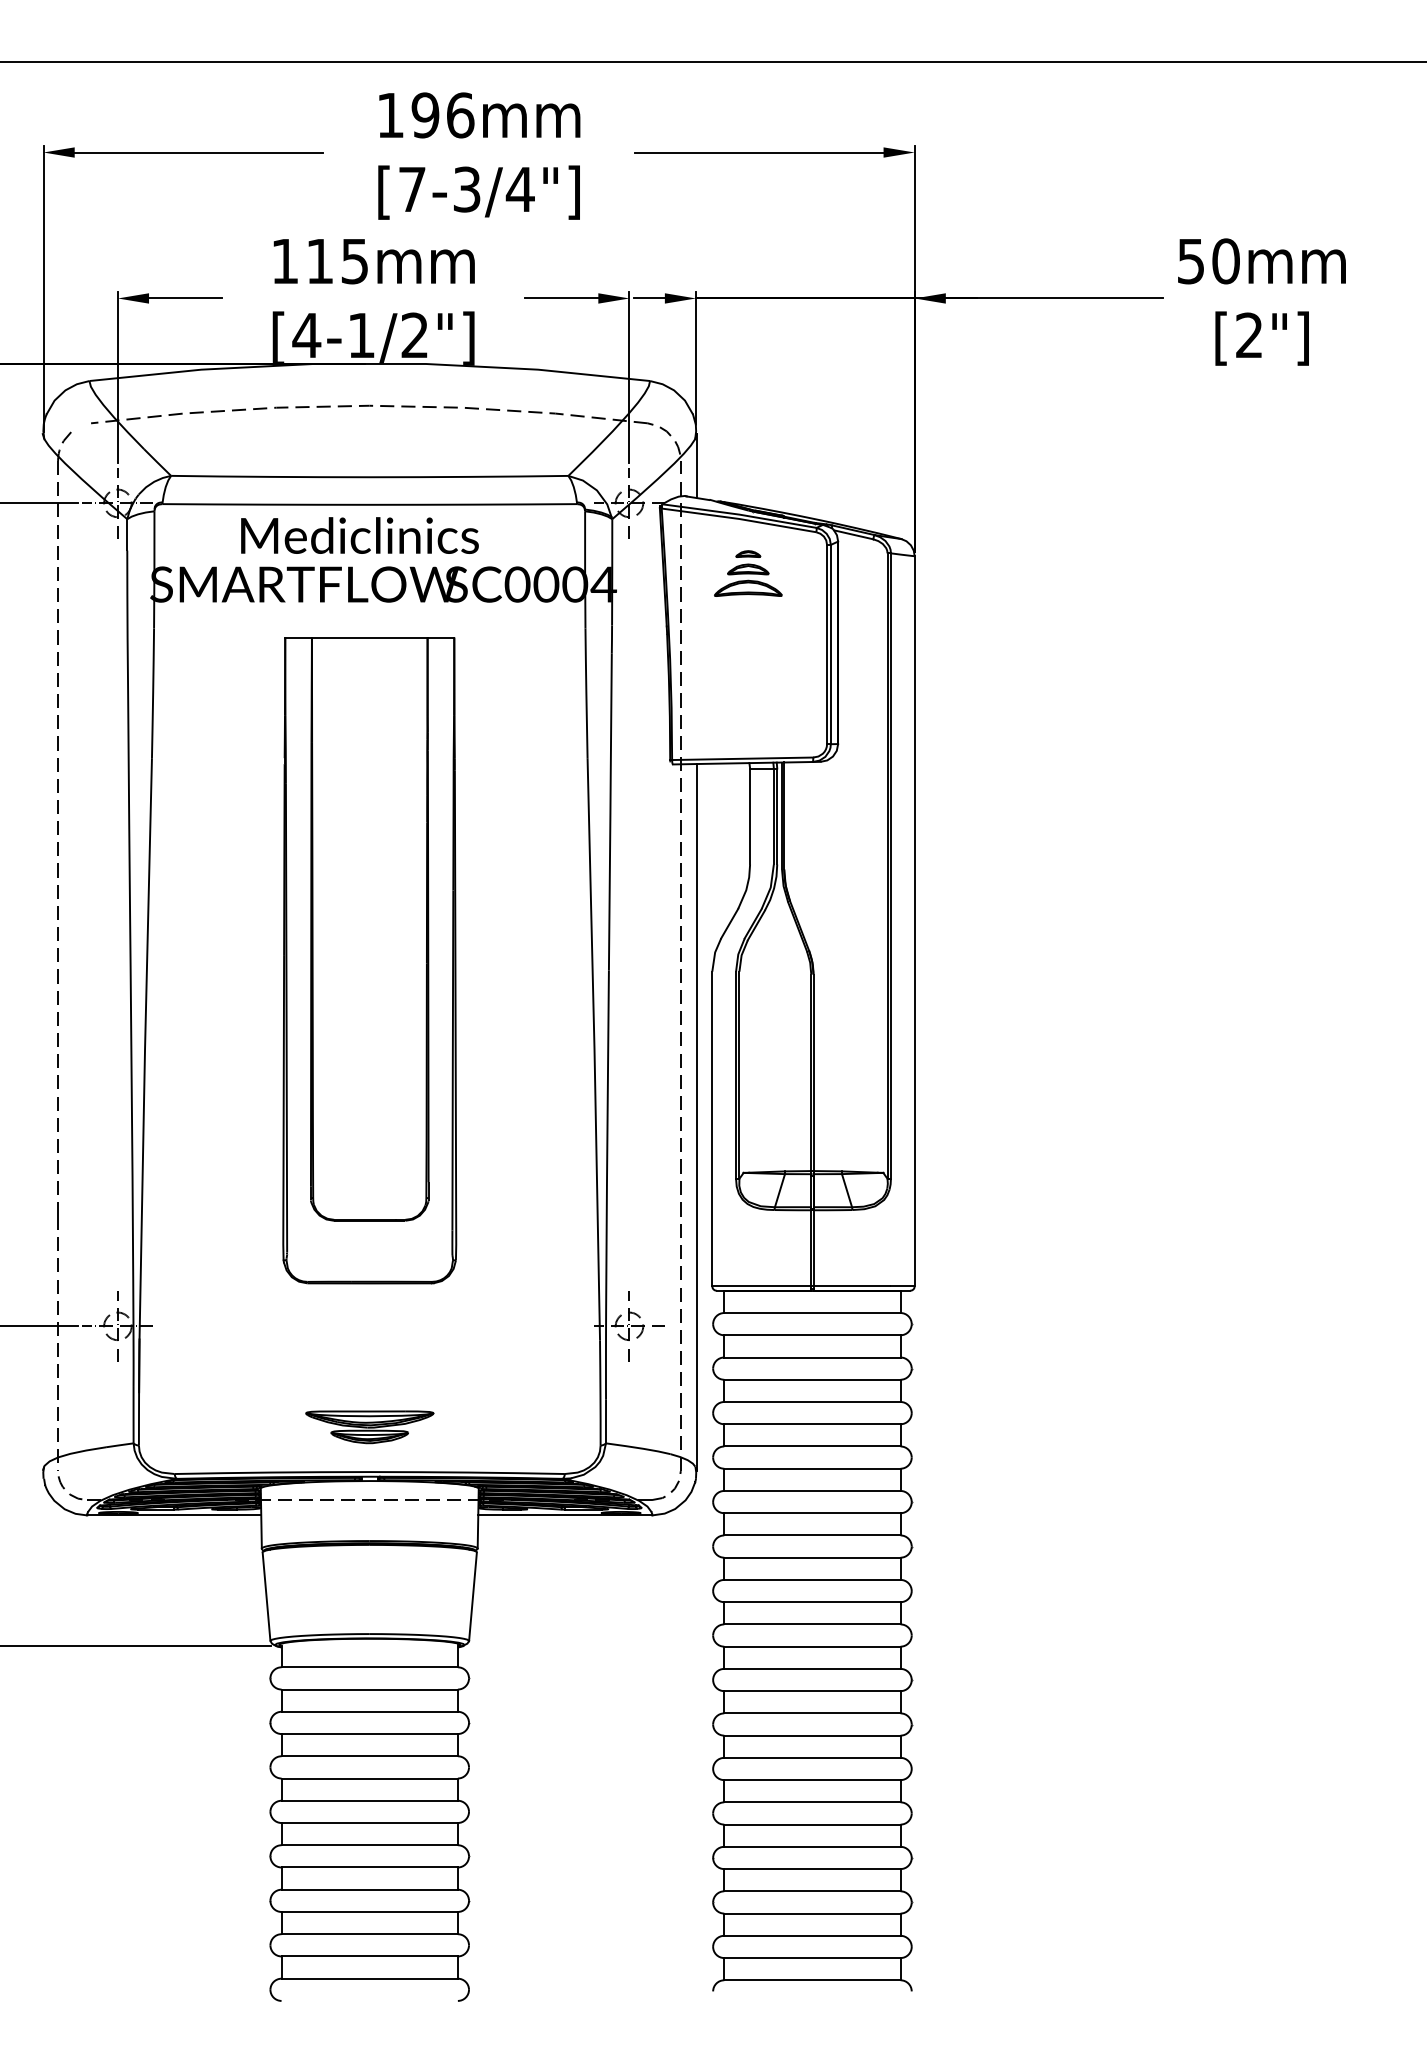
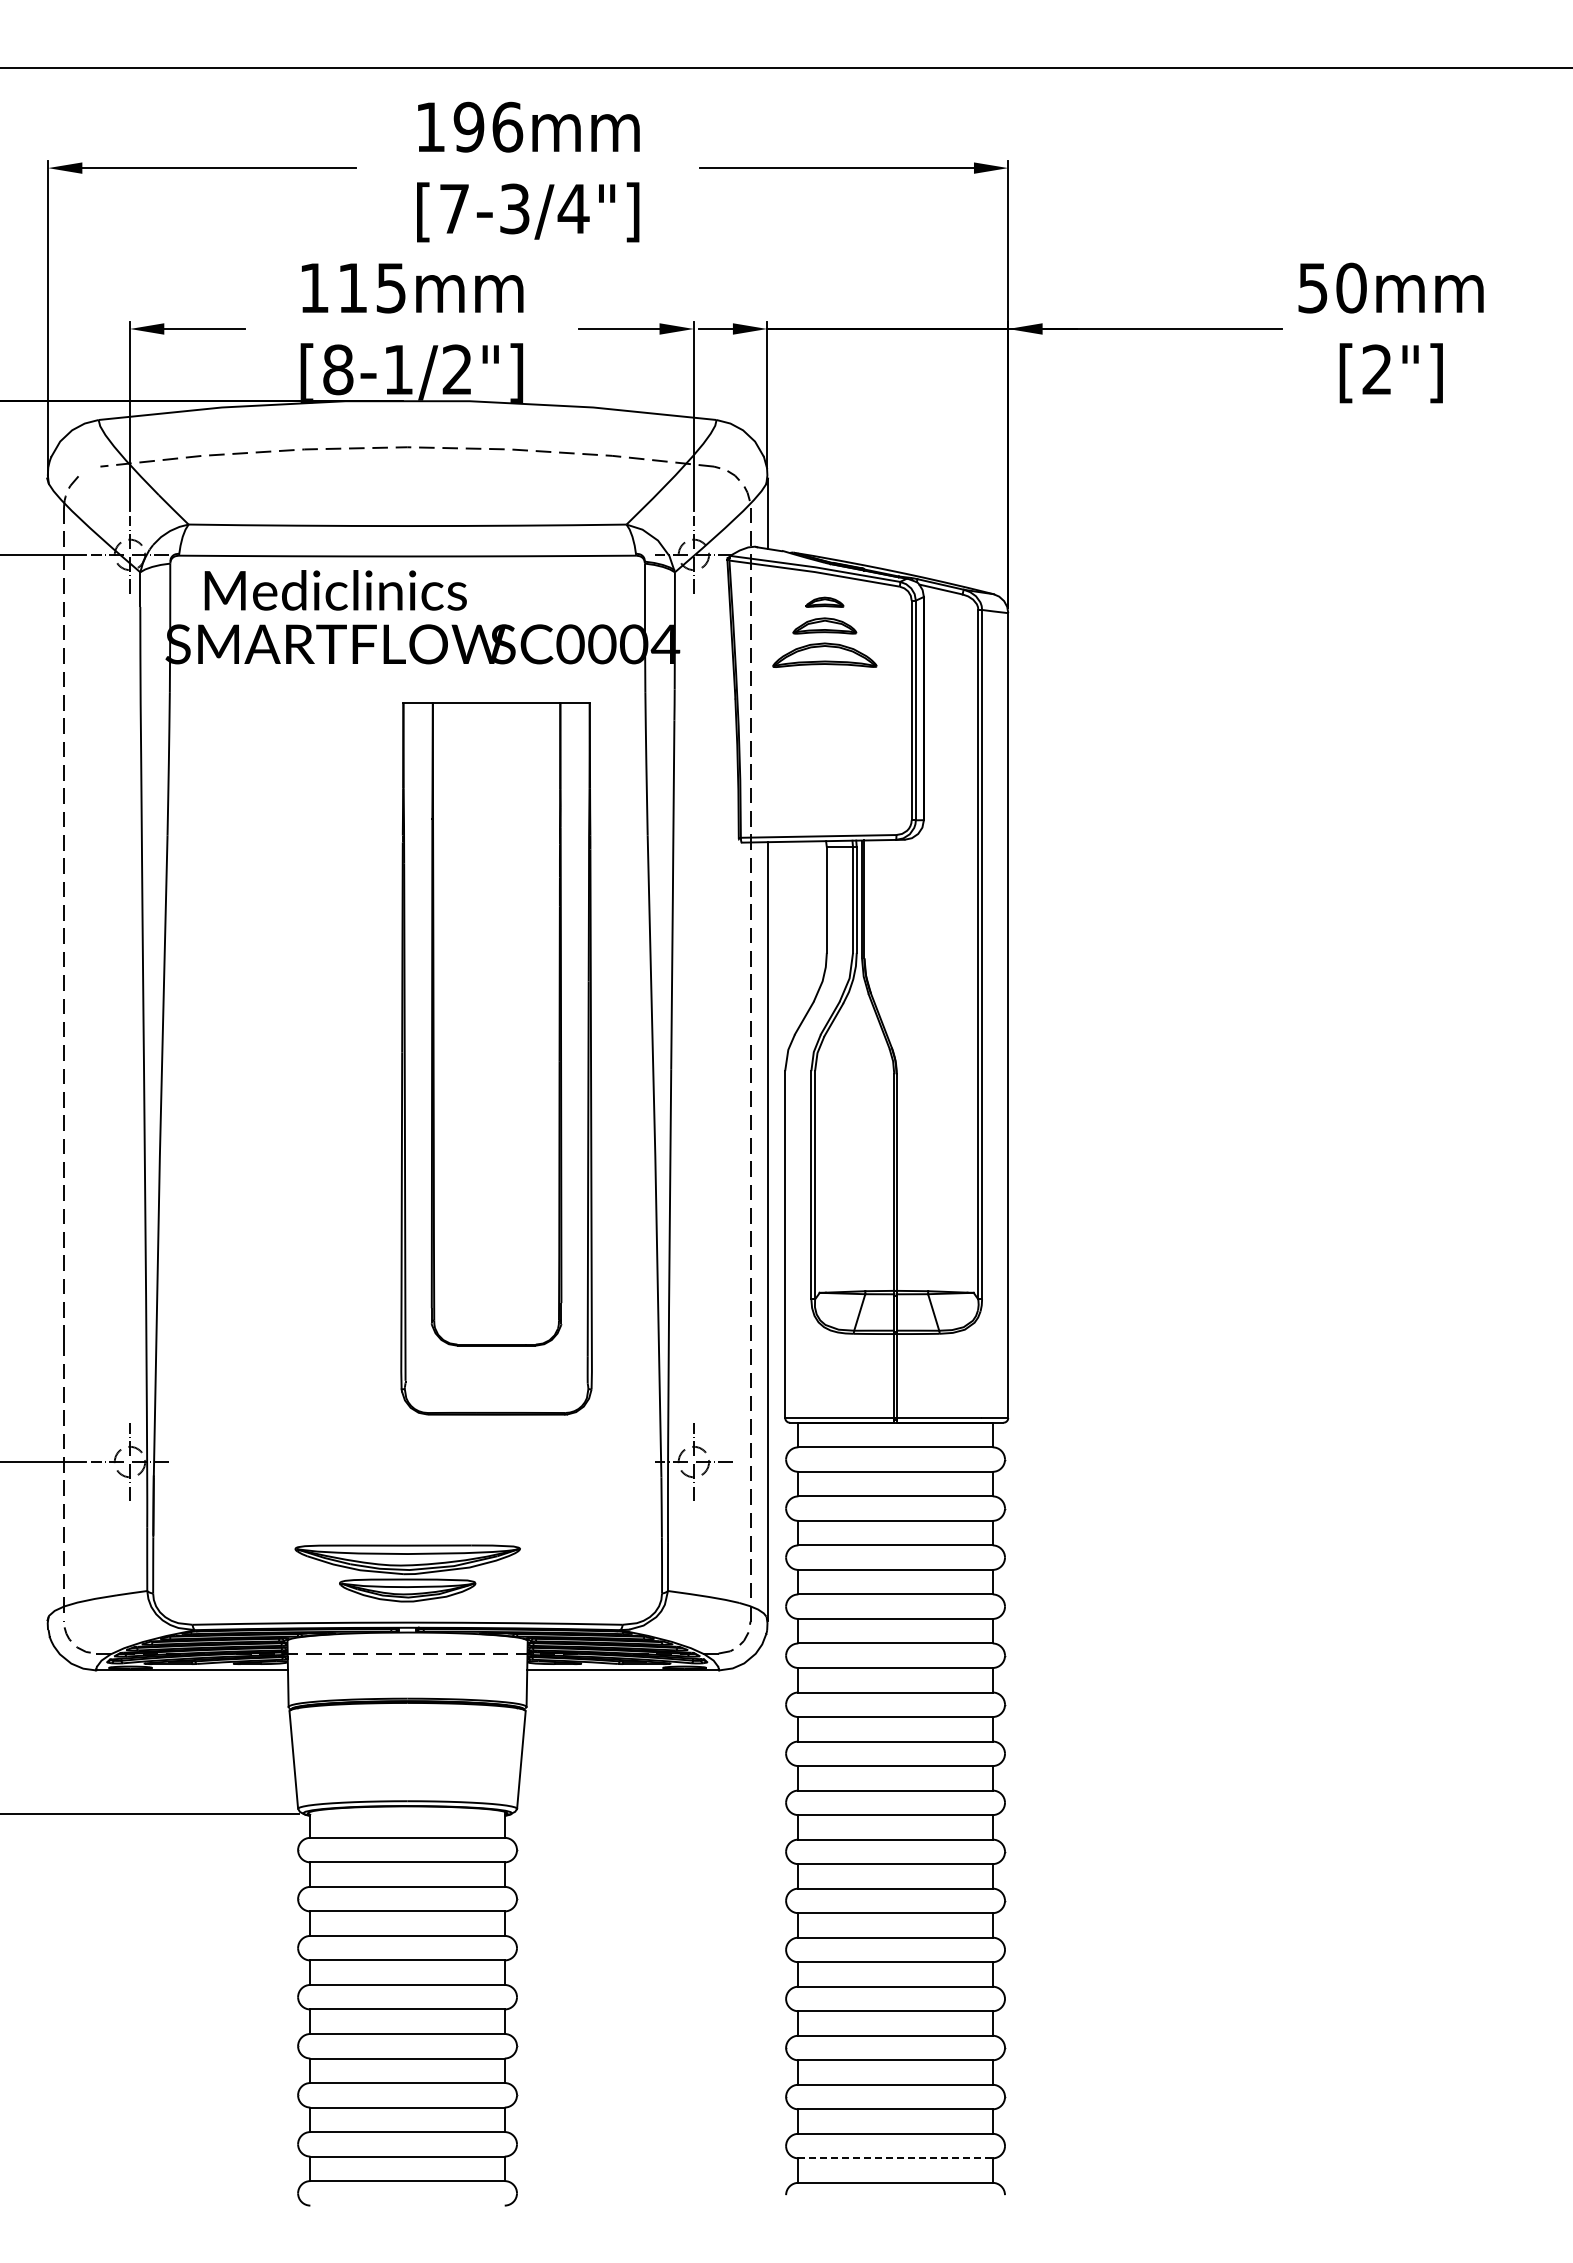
text: (307, 335) -> (338, 369), [4-1/2"] -> [8-1/2"]
text: (359, 535) -> (335, 590), moved
part: (747, 572) -> (824, 631), size x1.4
part: (369, 960) -> (496, 1058), moved
part: (369, 1426) -> (407, 1572), size x1.6
line: (813, 1958) -> (896, 2158), solid -> dashed

